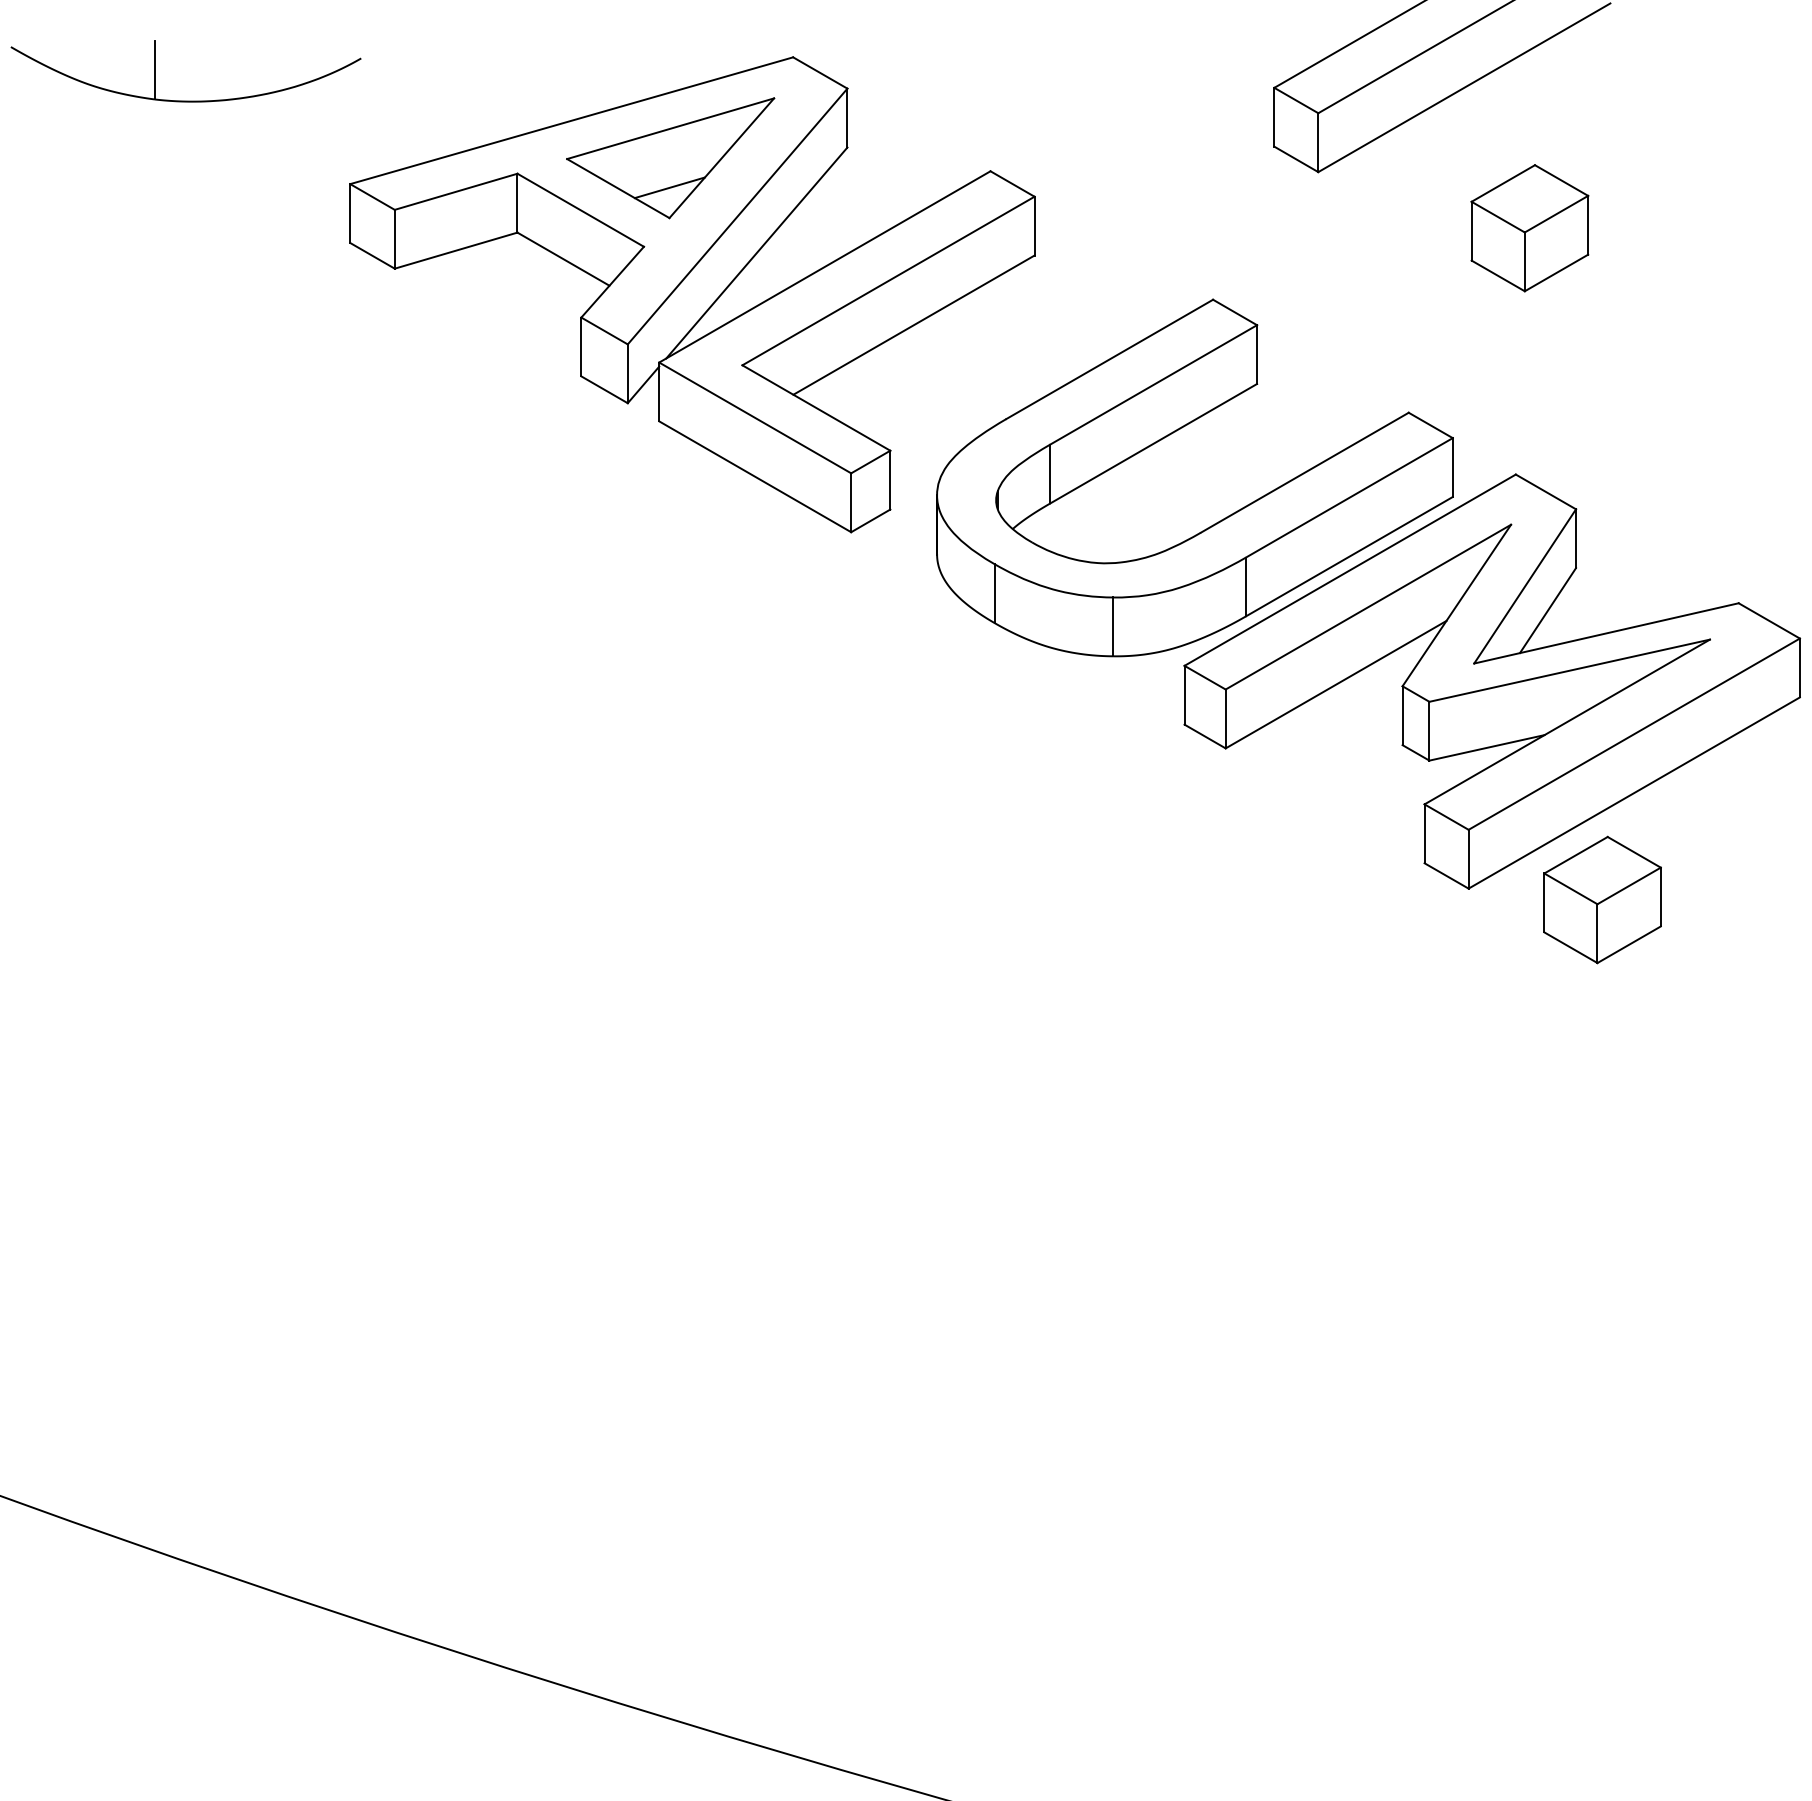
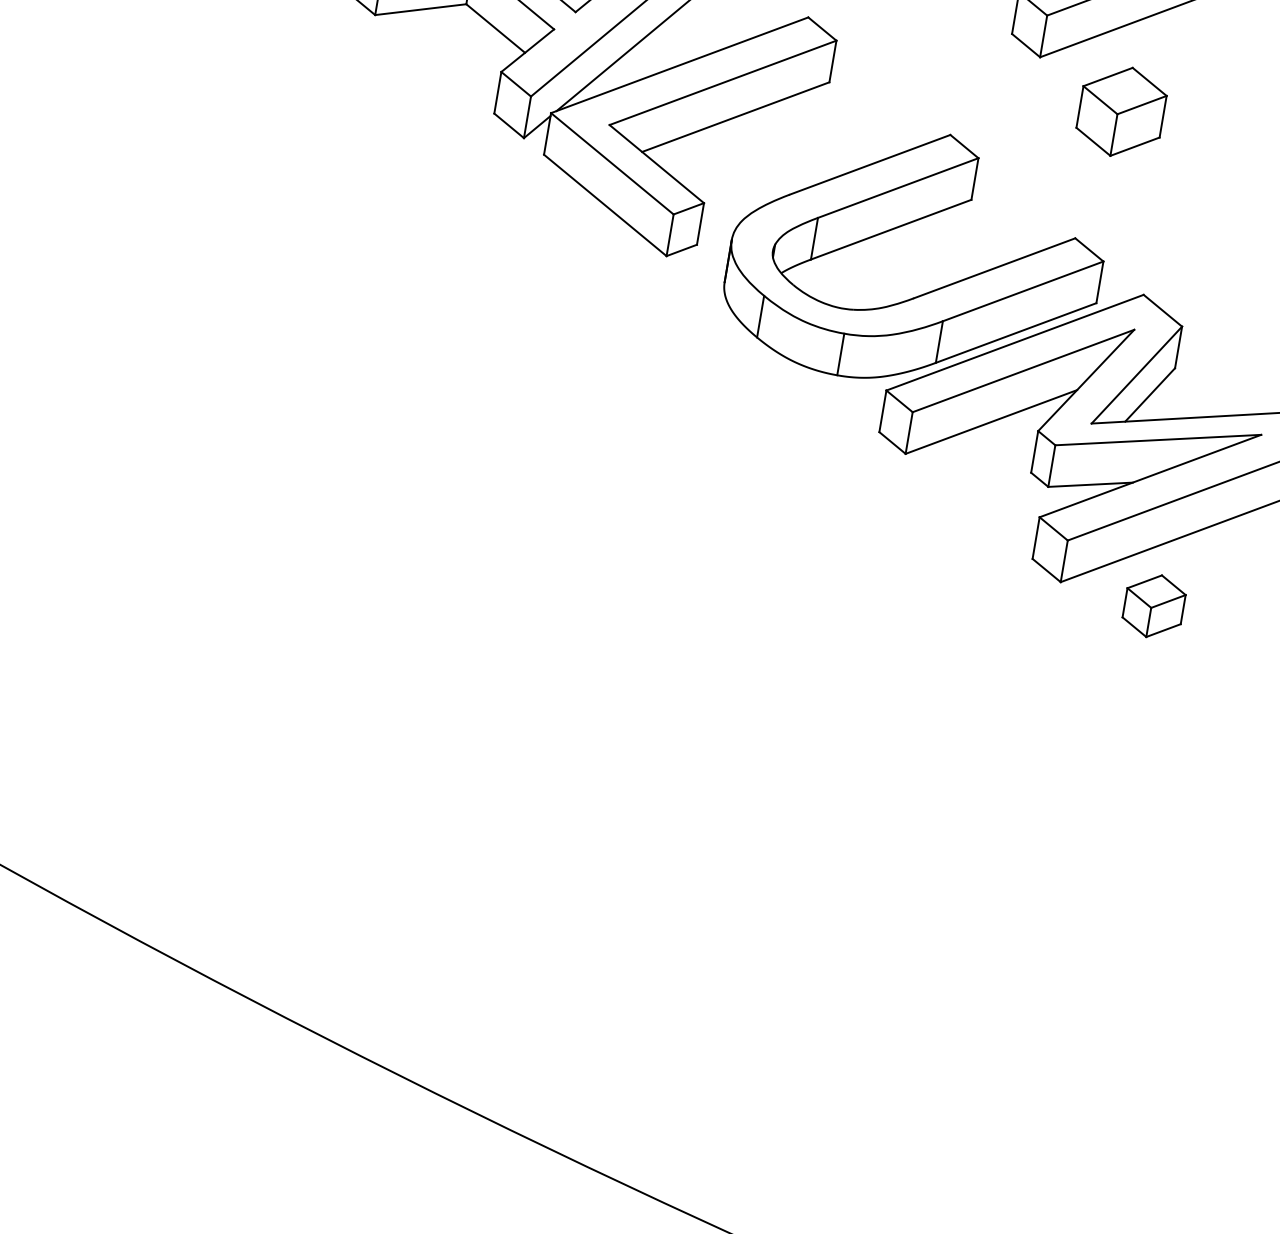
part: (1529, 228) -> (1121, 112), moved
part: (1602, 899) -> (1154, 605), size x0.7

